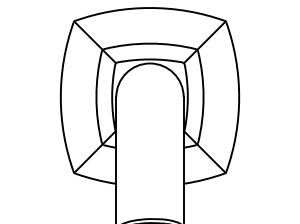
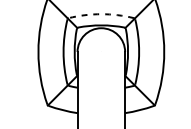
arc: (150, 43) -> (101, 14), solid -> dashed

